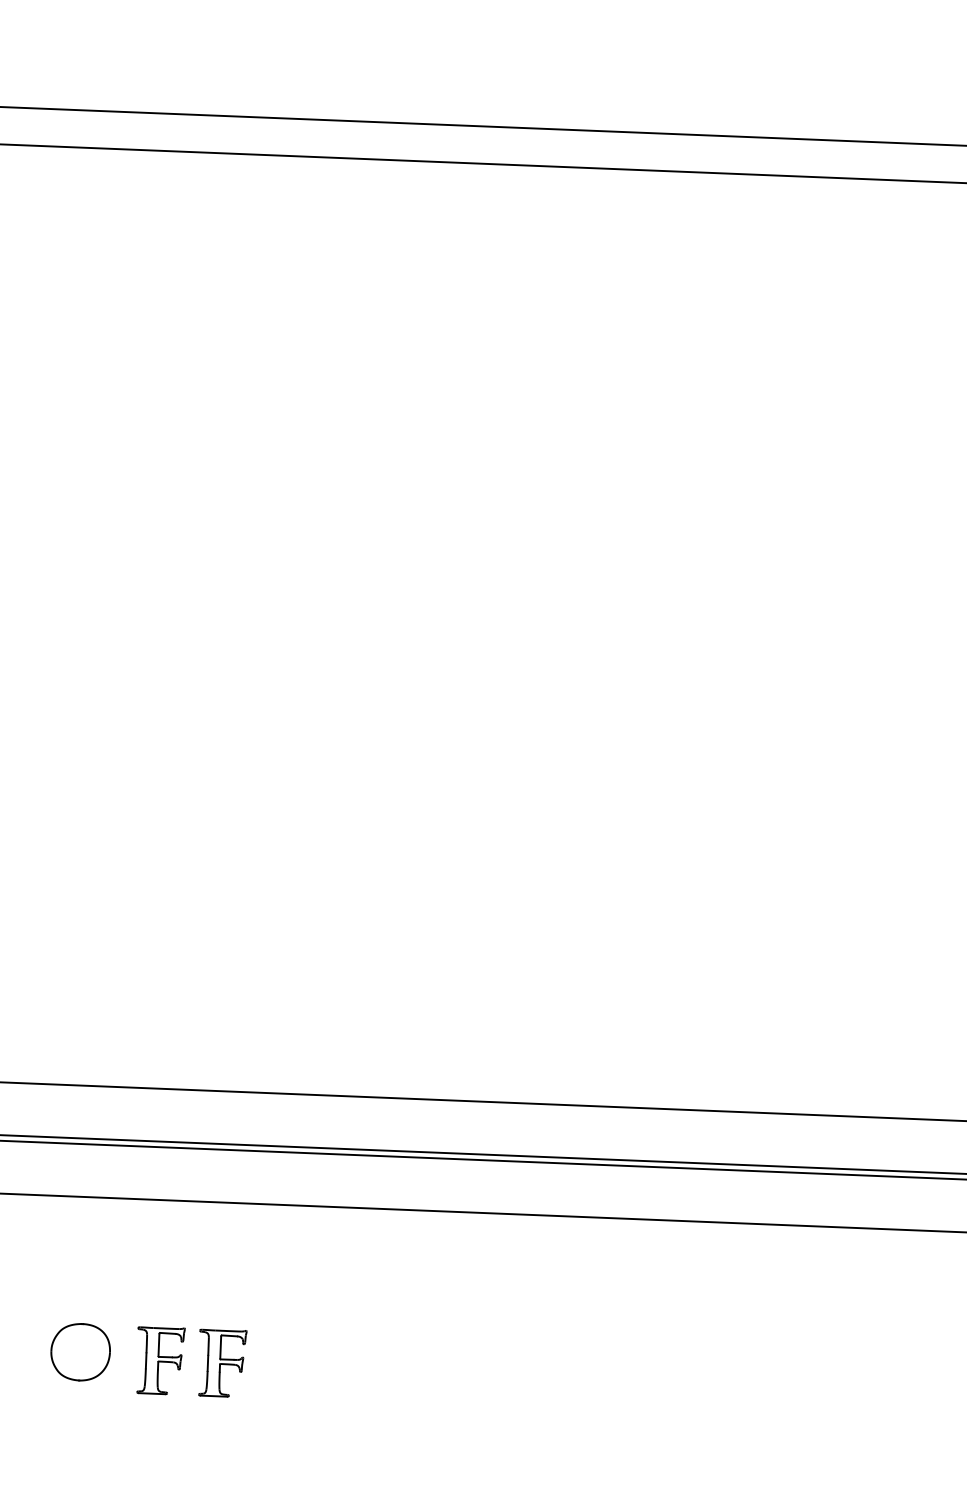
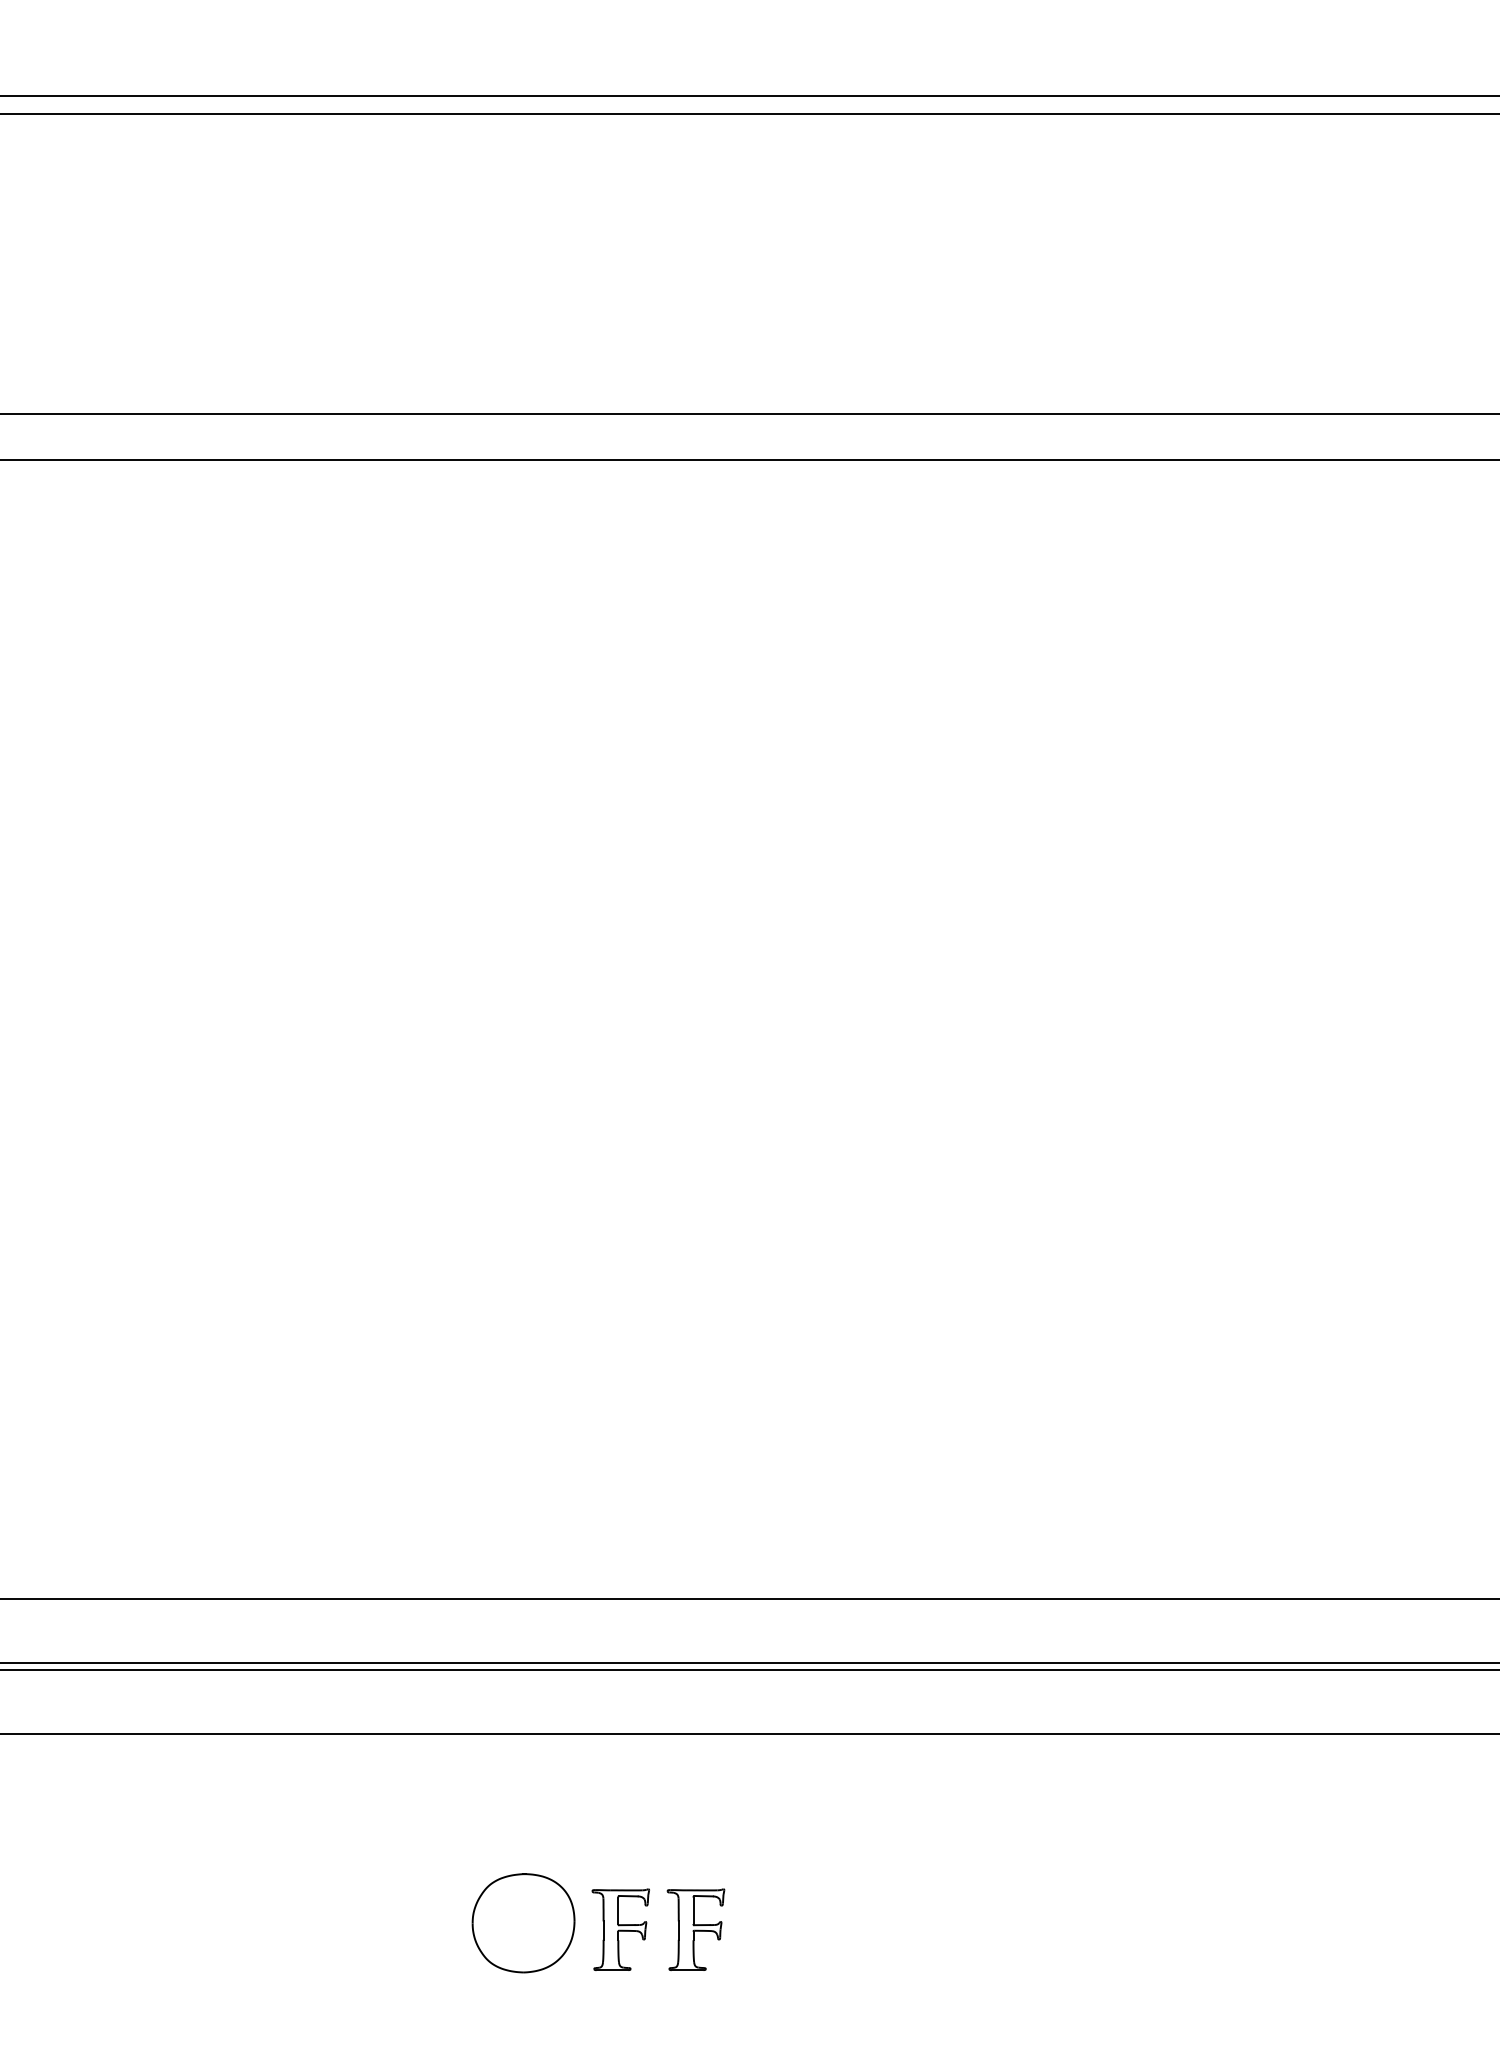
part: (80, 1352) -> (523, 1923), size x1.43

